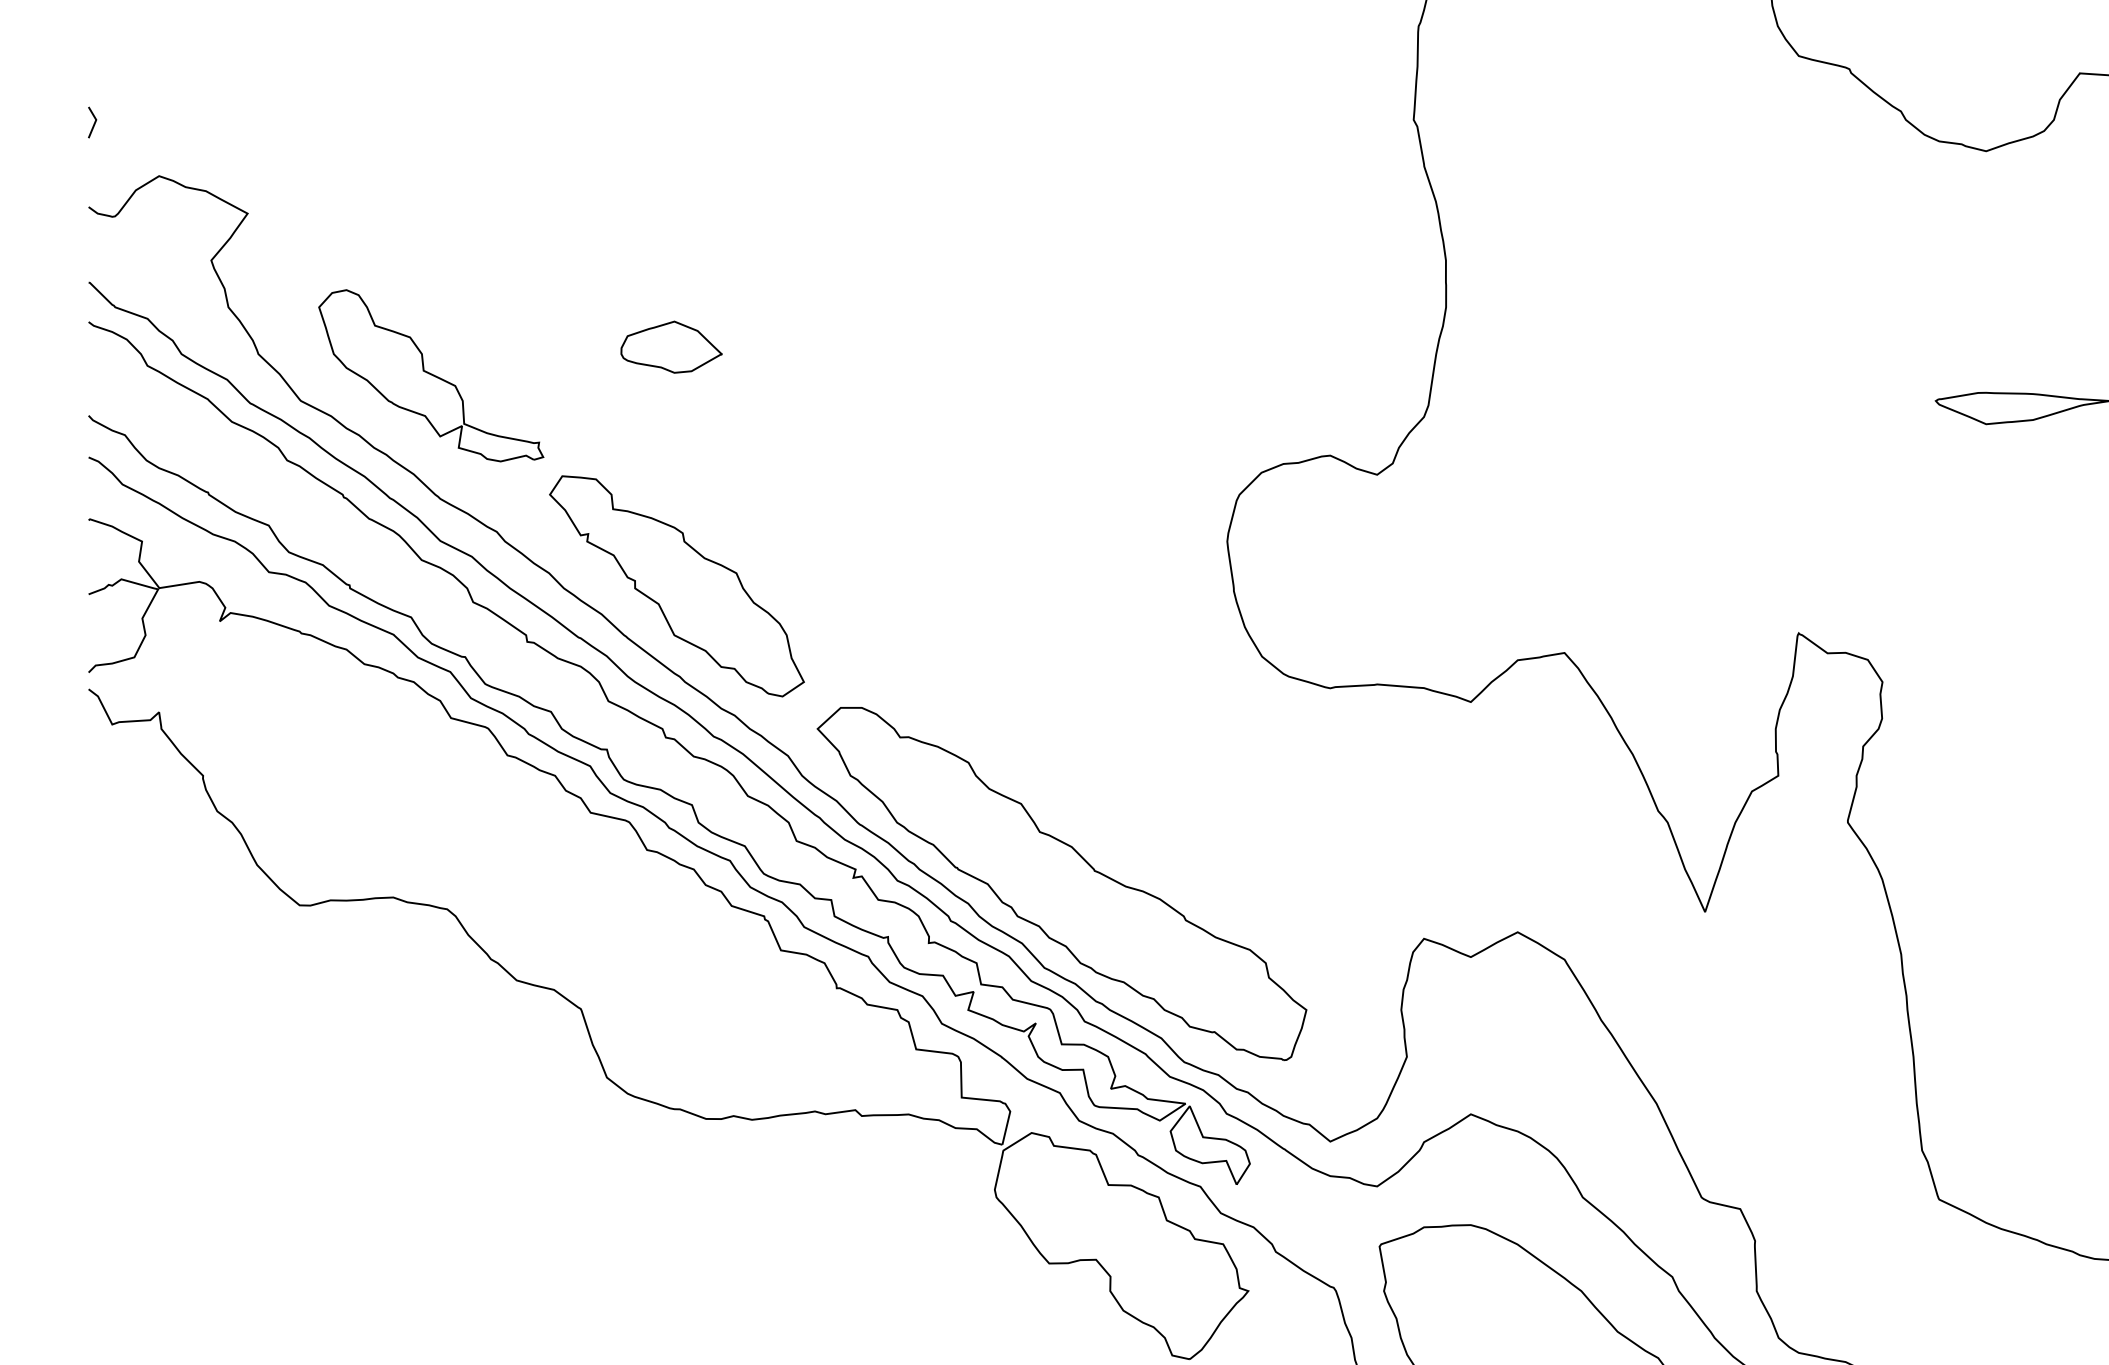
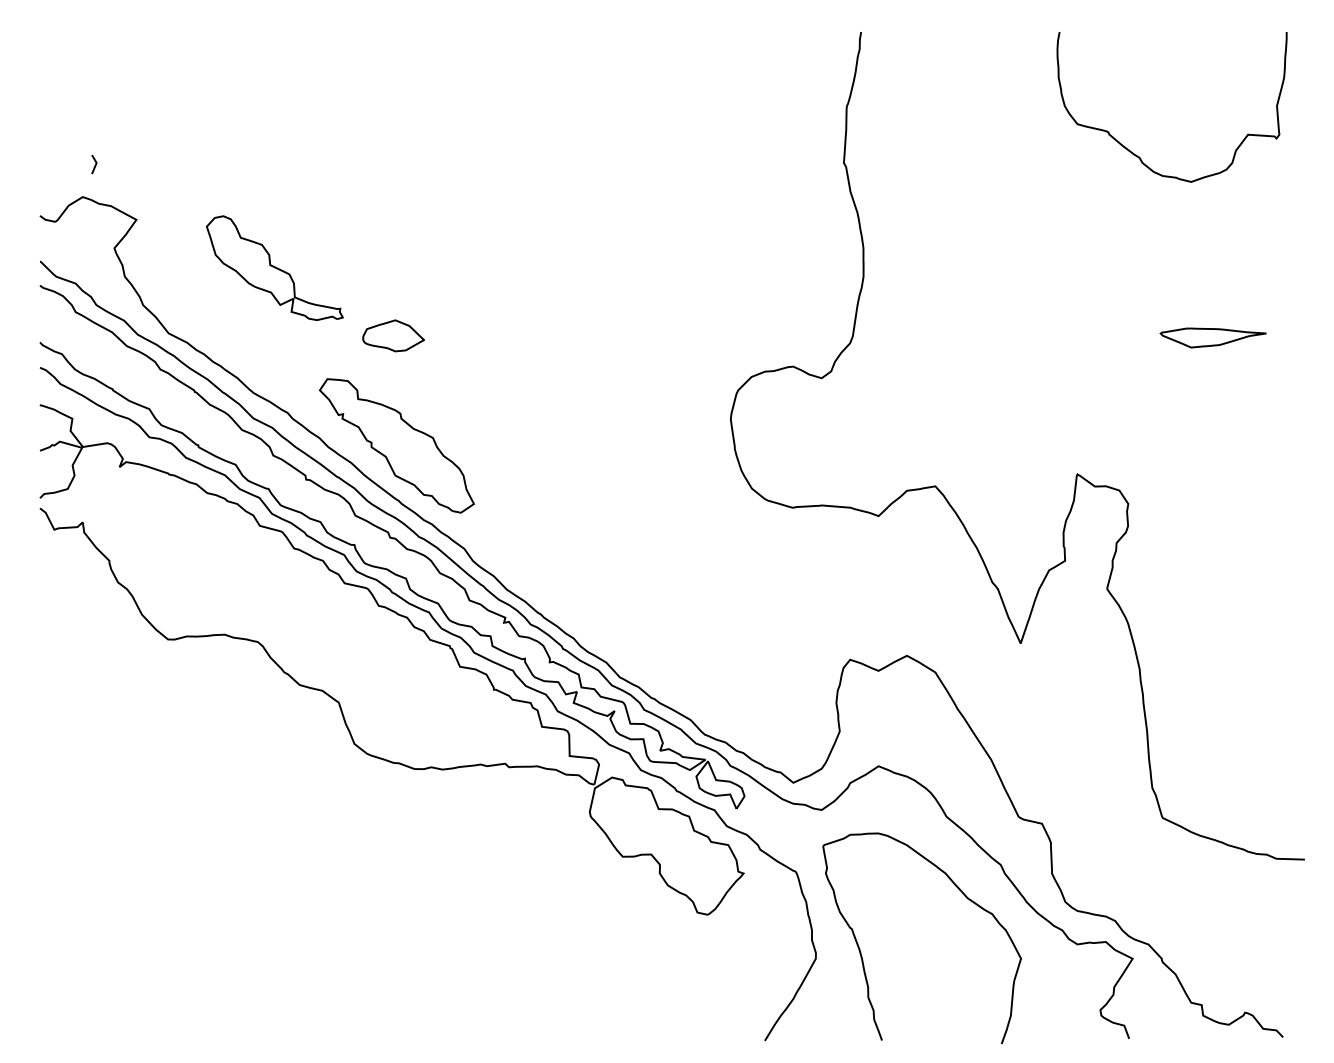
line: (94, 122) -> (95, 164), moved
part: (671, 346) -> (393, 335), moved
part: (430, 374) -> (274, 267), moved
part: (1061, 883) -> (630, 626), removed

